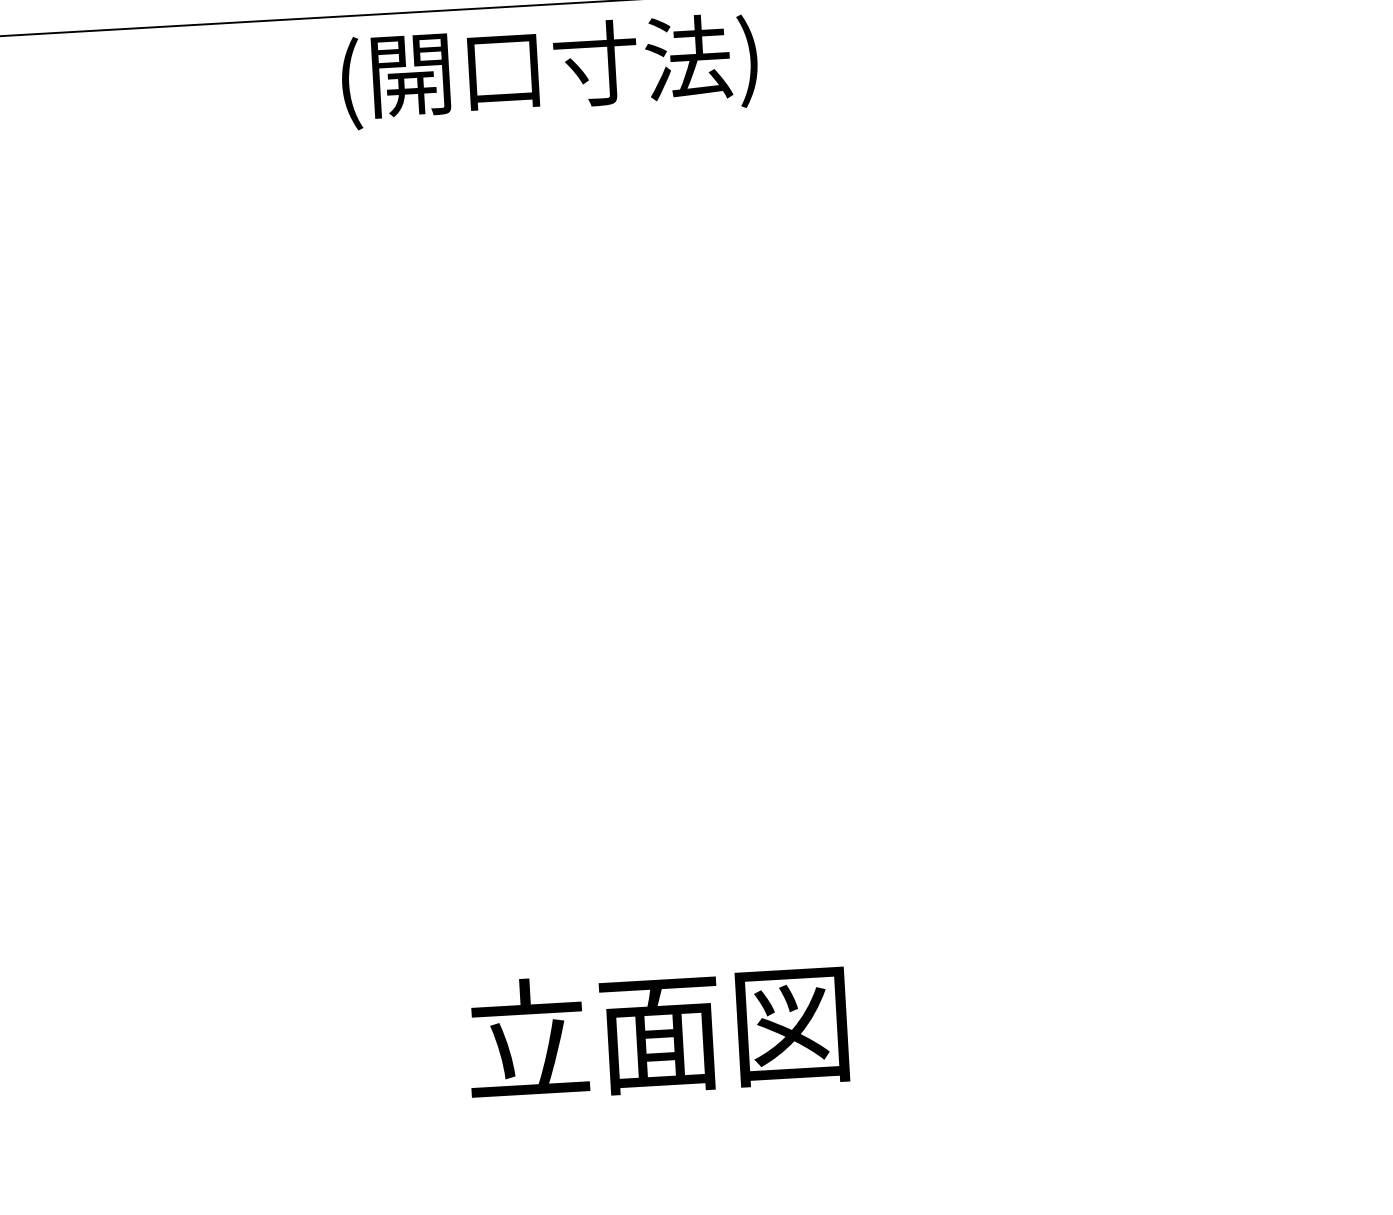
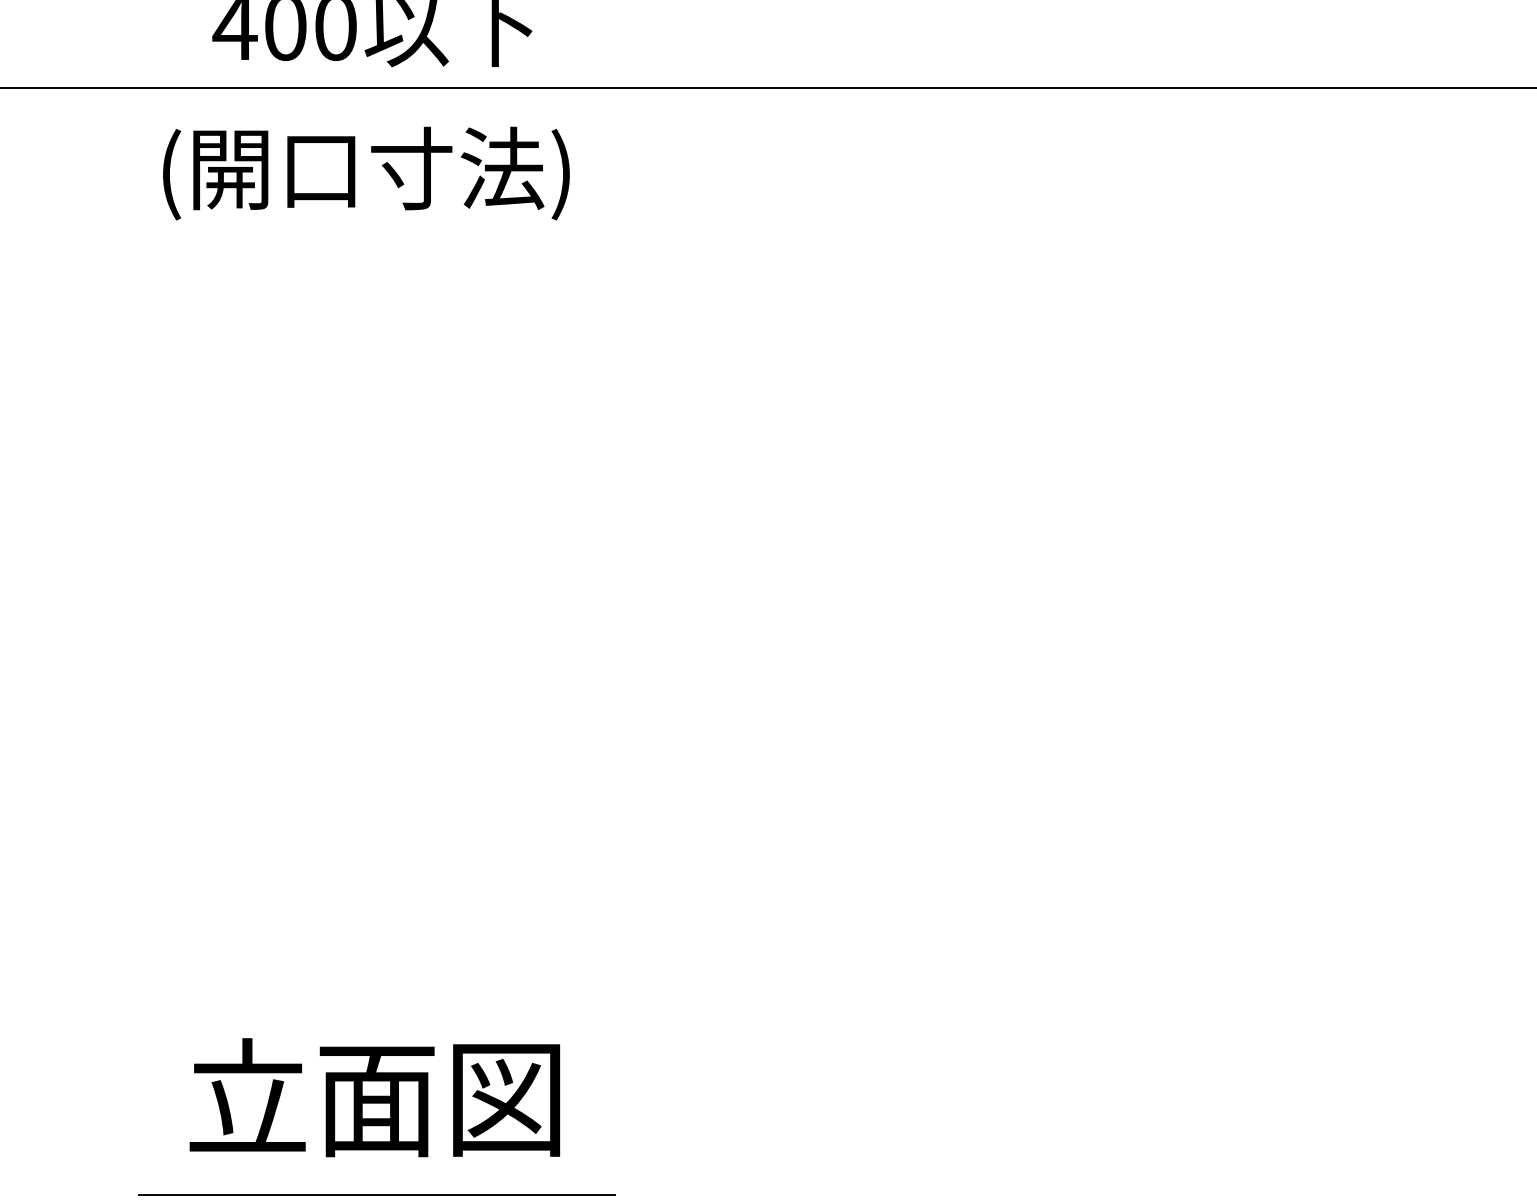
text: (549, 71) -> (366, 173), moved
text: (657, 1031) -> (374, 1097), moved
line: (406, 1146) -> (376, 1195), added

